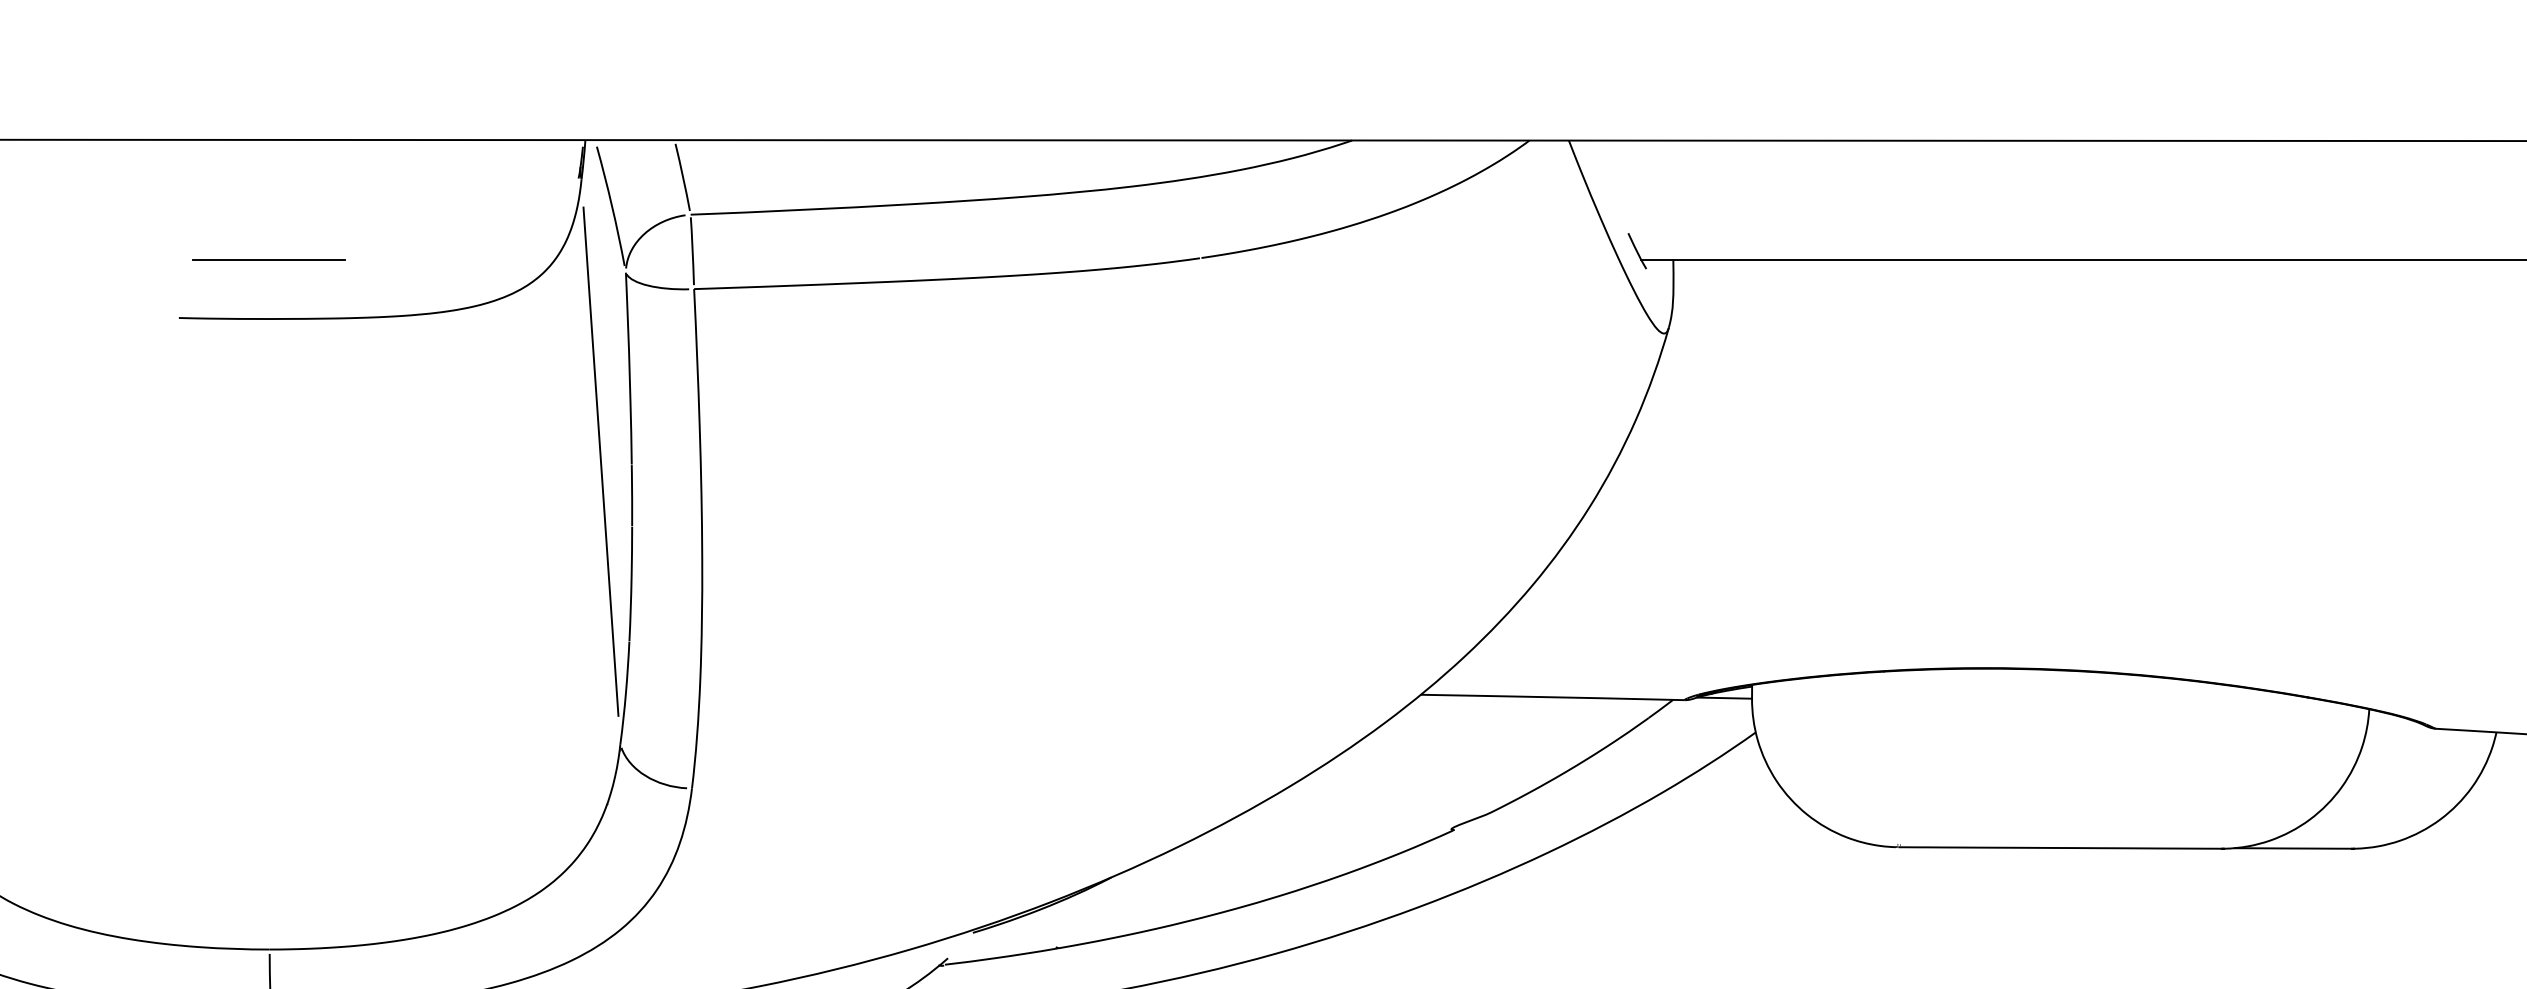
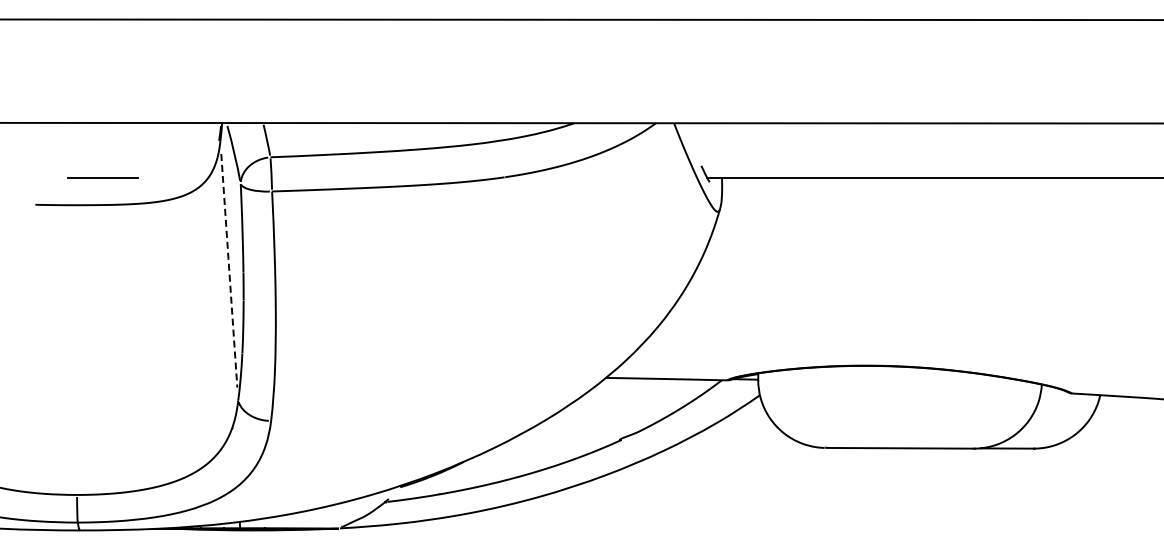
line: (268, 258) -> (102, 177), moved
line: (601, 463) -> (229, 271), solid -> dashed

